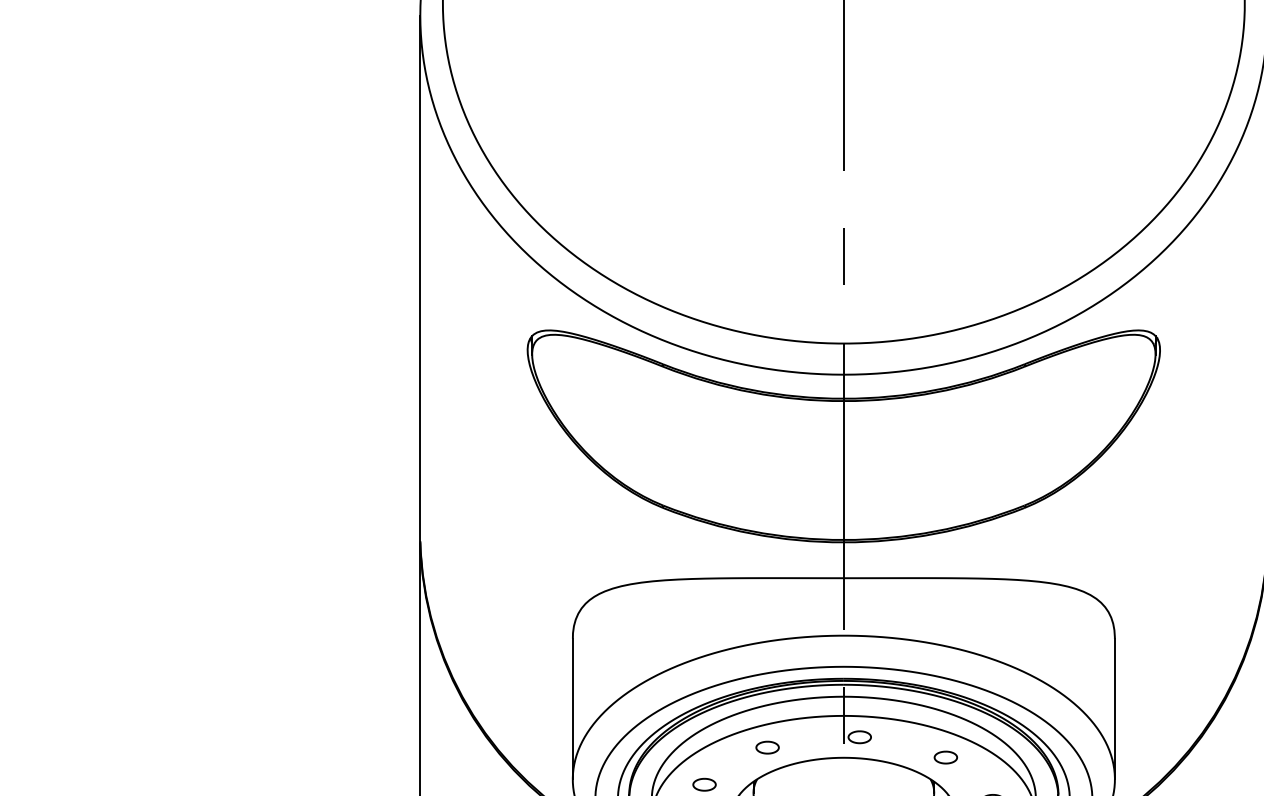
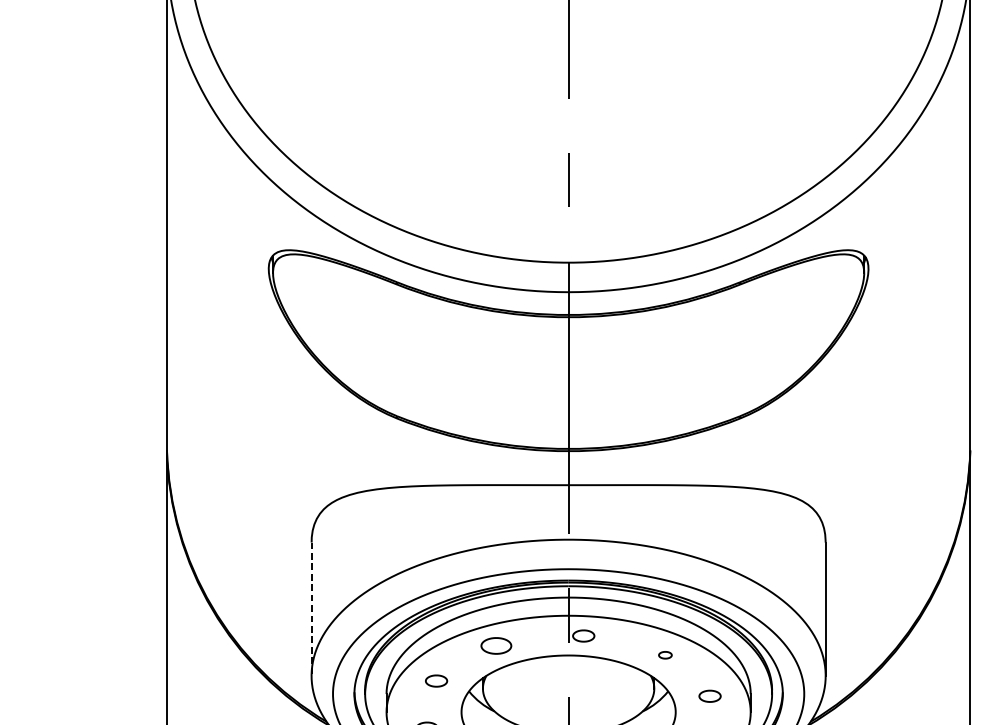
line: (572, 709) -> (311, 609), solid -> dashed
part: (767, 747) -> (496, 645), size x1.4
part: (945, 757) -> (665, 655), size x0.6

